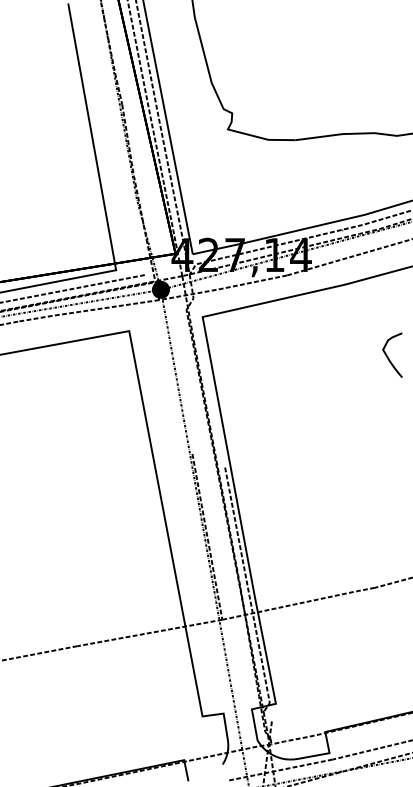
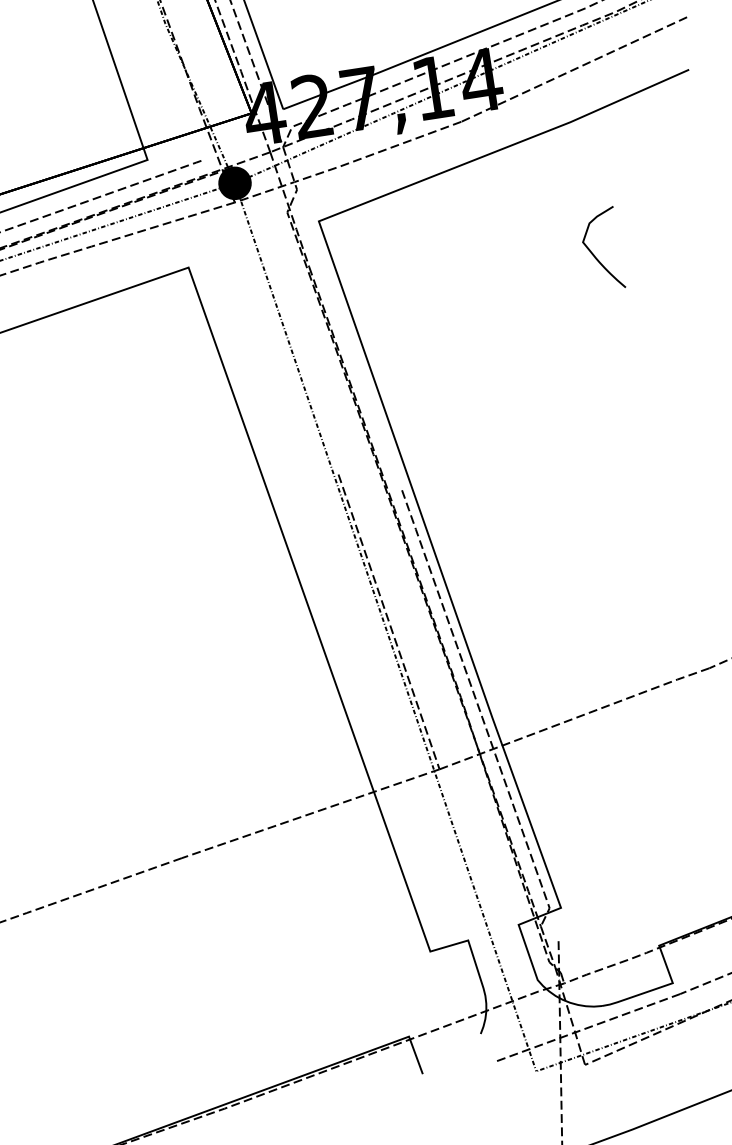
curve: (388, 356) -> (594, 252), moved

